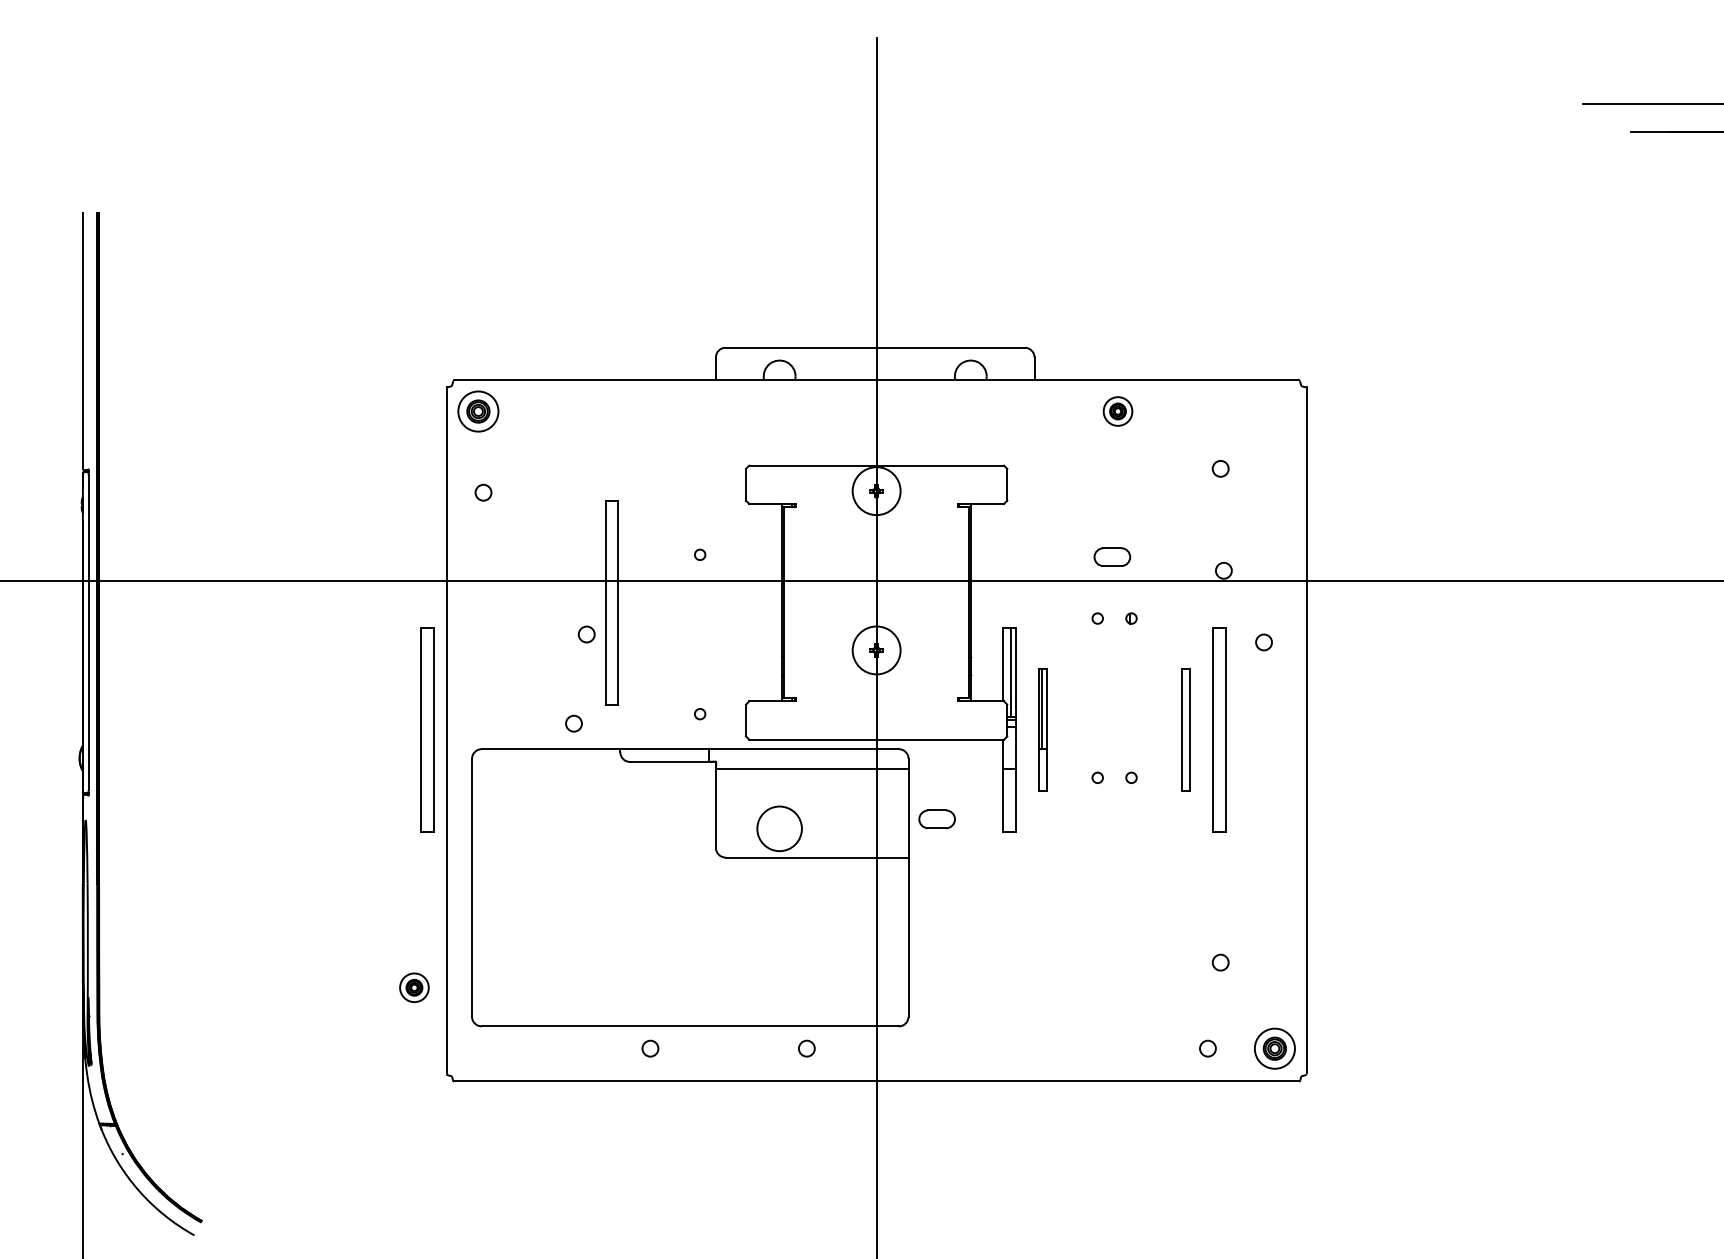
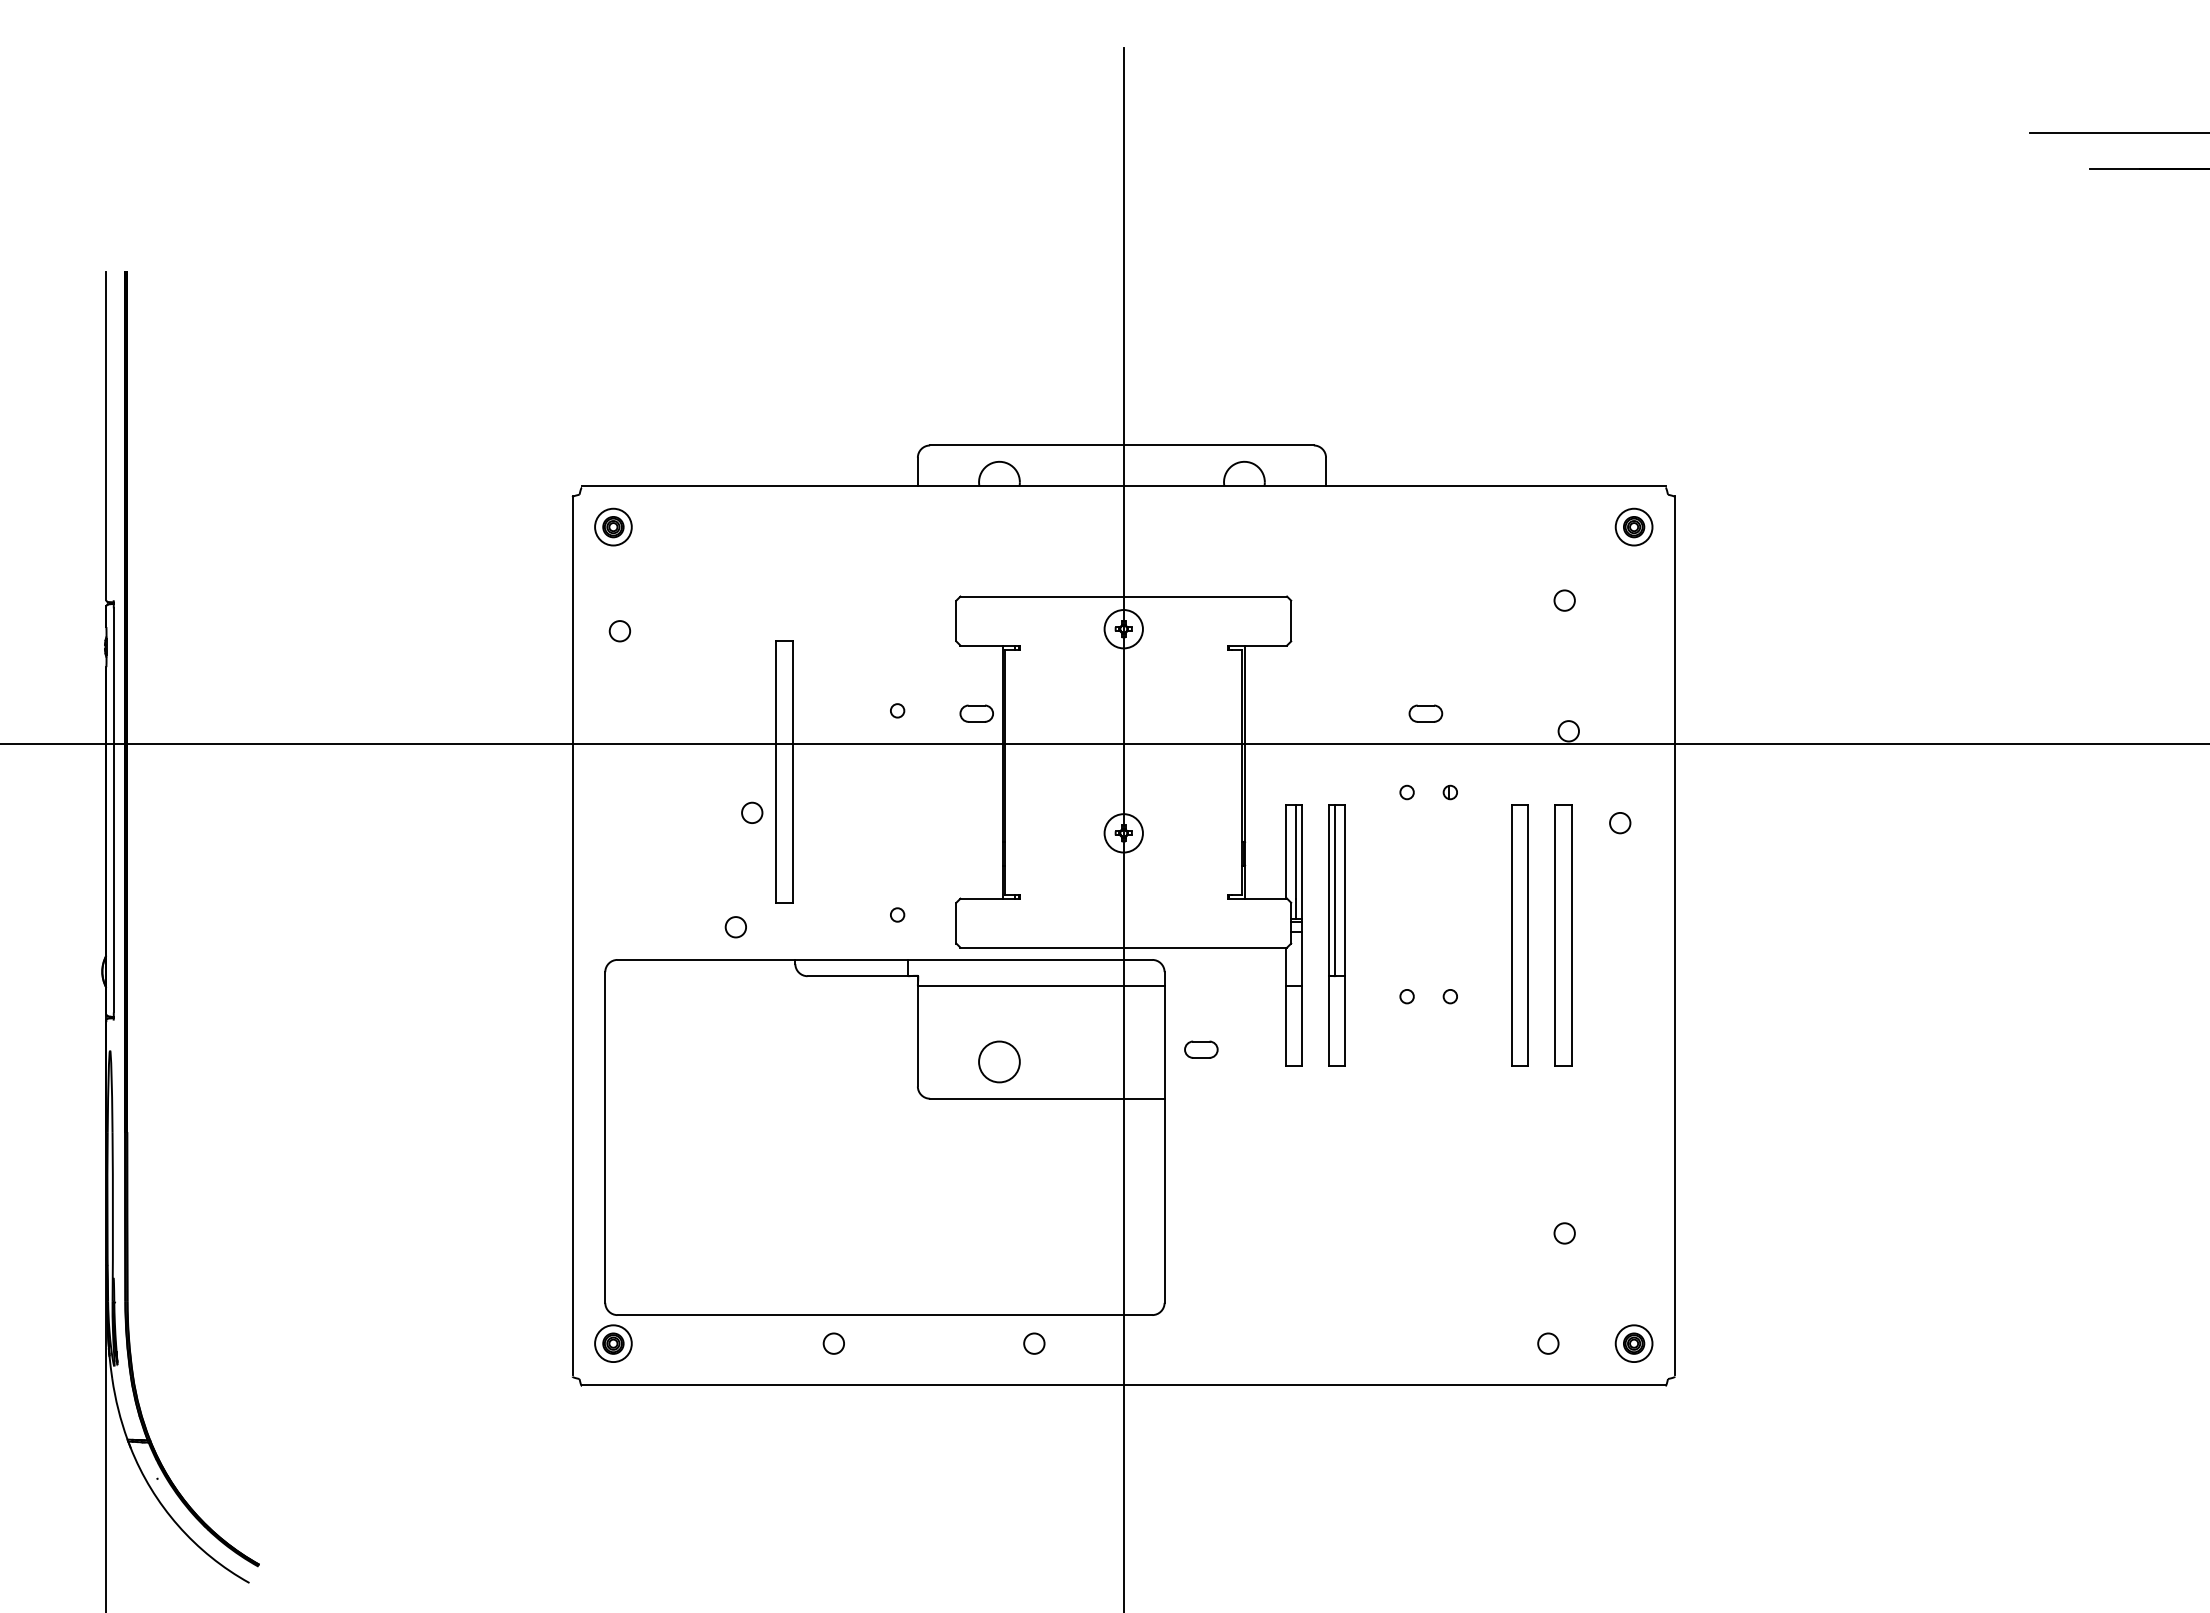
part: (478, 411) -> (613, 526), size x0.71
part: (1117, 411) -> (1633, 526), moved
circle: (876, 491) -> (1123, 629), size x0.62
part: (761, 556) -> (976, 713), added
part: (1112, 556) -> (1425, 713), size x0.71
circle: (876, 650) -> (1123, 833), size x0.62
part: (427, 730) -> (548, 935), removed
part: (1042, 730) -> (1336, 935), size x1.67
part: (1185, 730) -> (1519, 935), size x1.67
part: (937, 819) -> (1201, 1049), size x0.71
circle: (779, 828) -> (999, 1061), size x0.71
part: (414, 987) -> (613, 1343), moved
part: (1274, 1048) -> (1633, 1343), size x0.71

